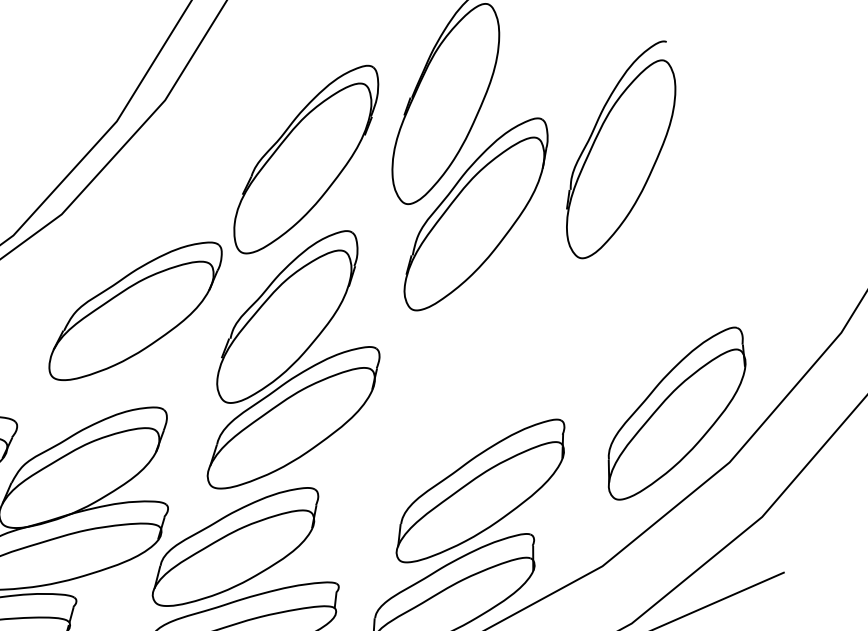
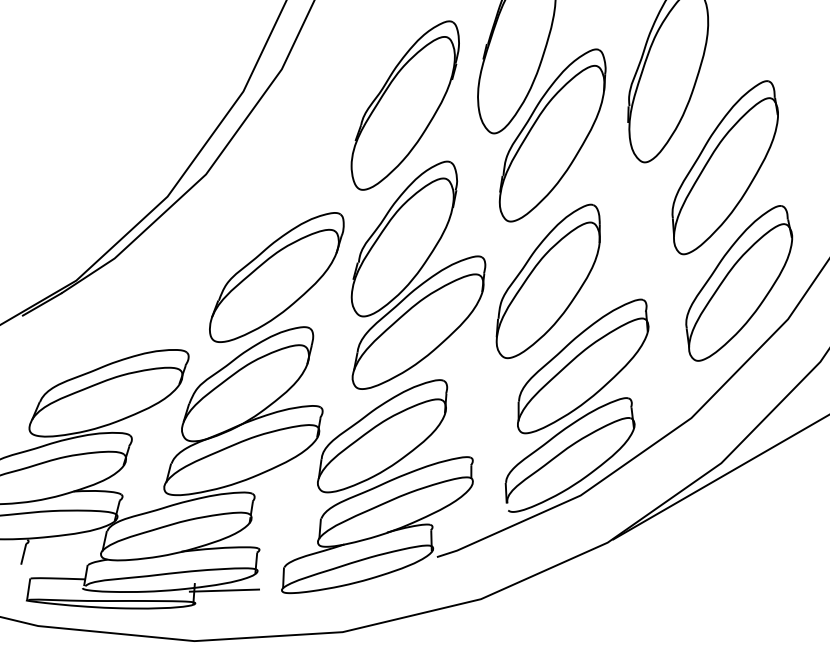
part: (674, 274) -> (724, 167), added
part: (135, 311) -> (276, 277), moved
part: (450, 385) -> (547, 281), added

